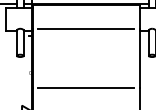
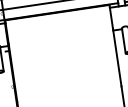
line: (86, 29) -> (61, 36), removed
line: (86, 88) -> (69, 94), removed

